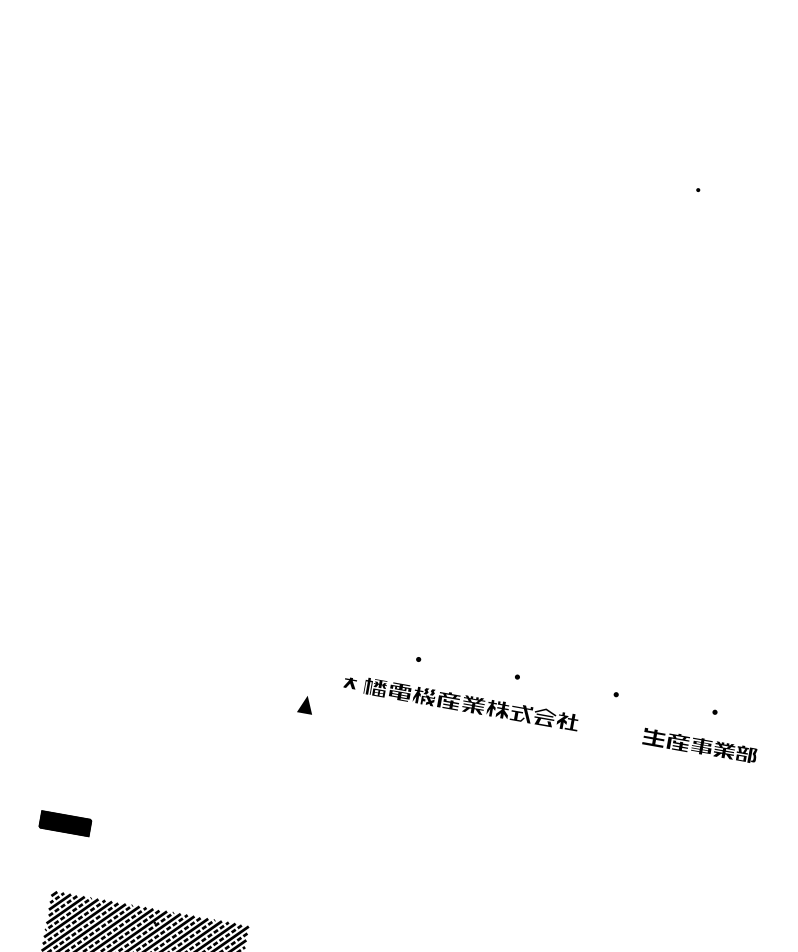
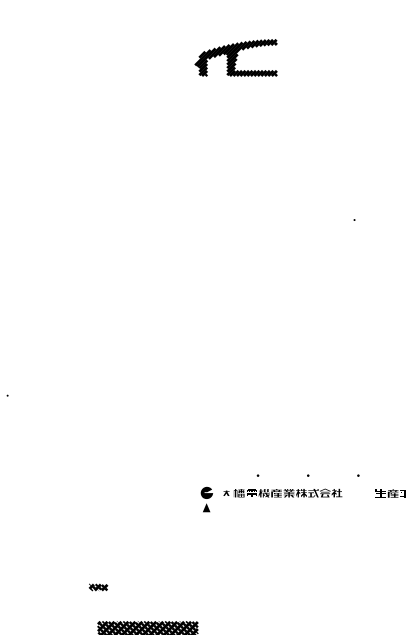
fill: (311, 674) -> (206, 492), added
part: (65, 823) -> (98, 587), size x0.71

